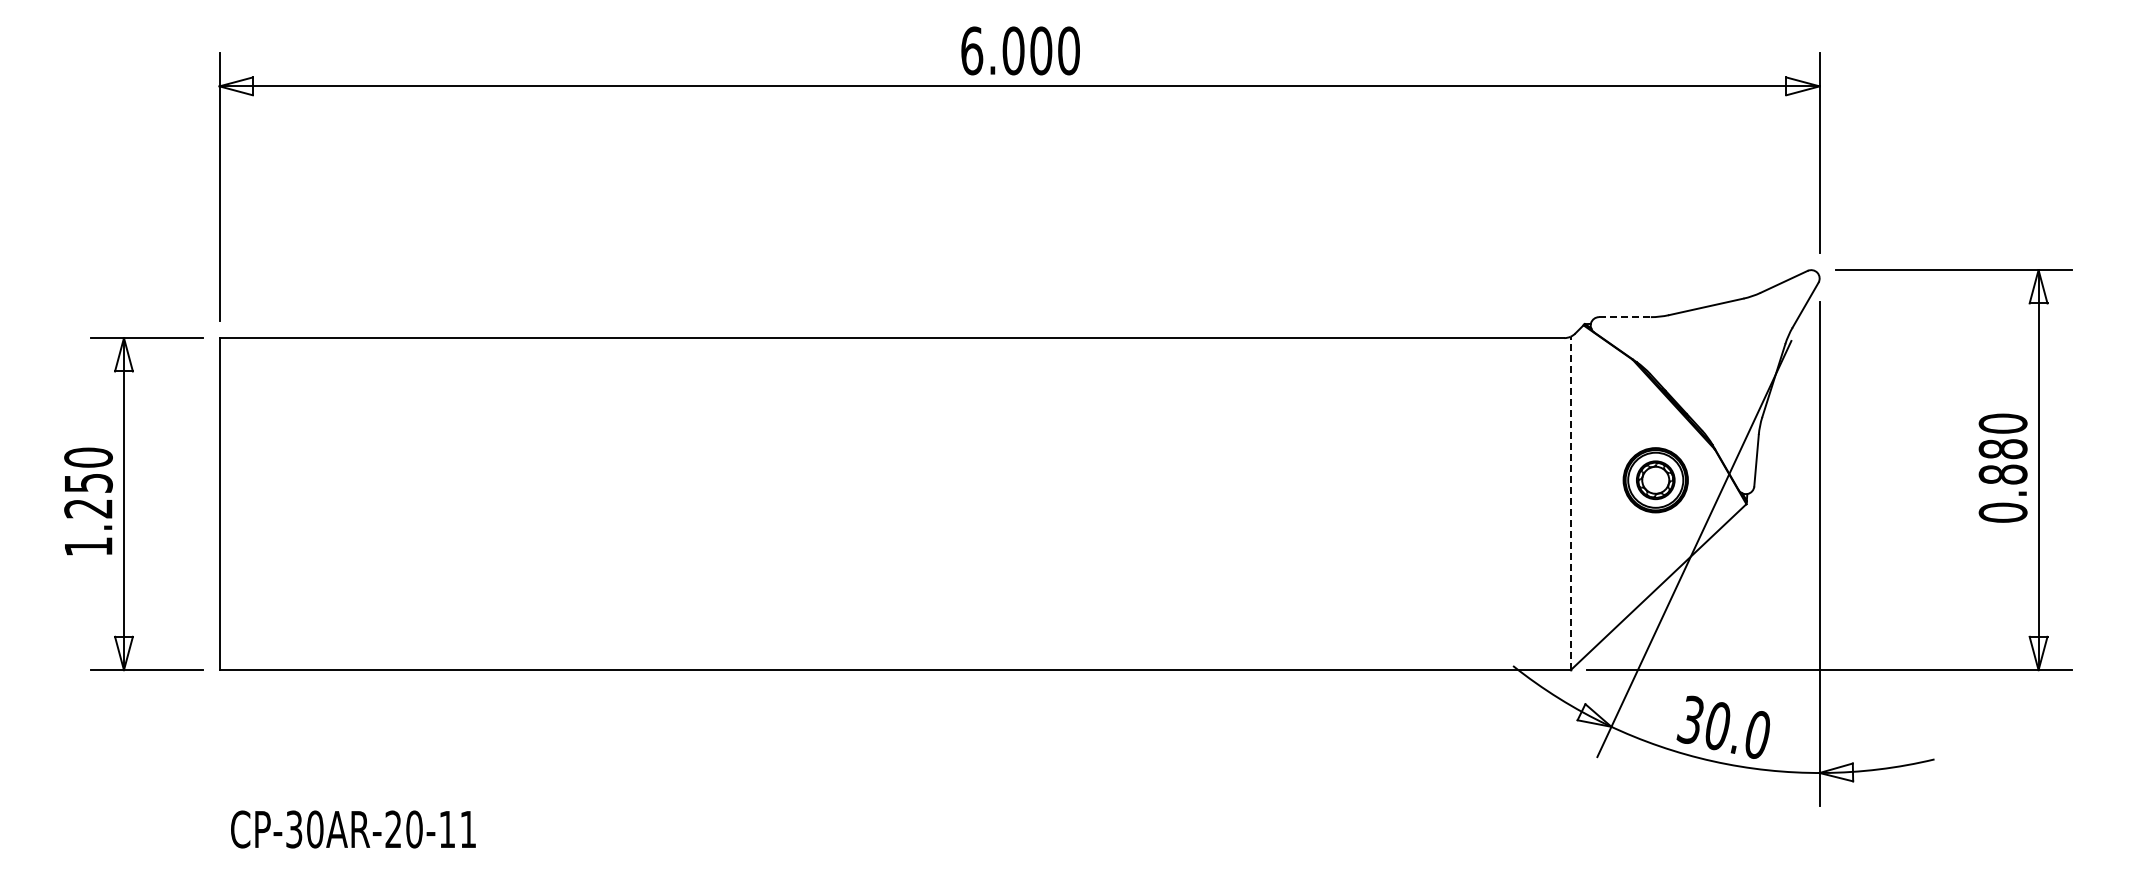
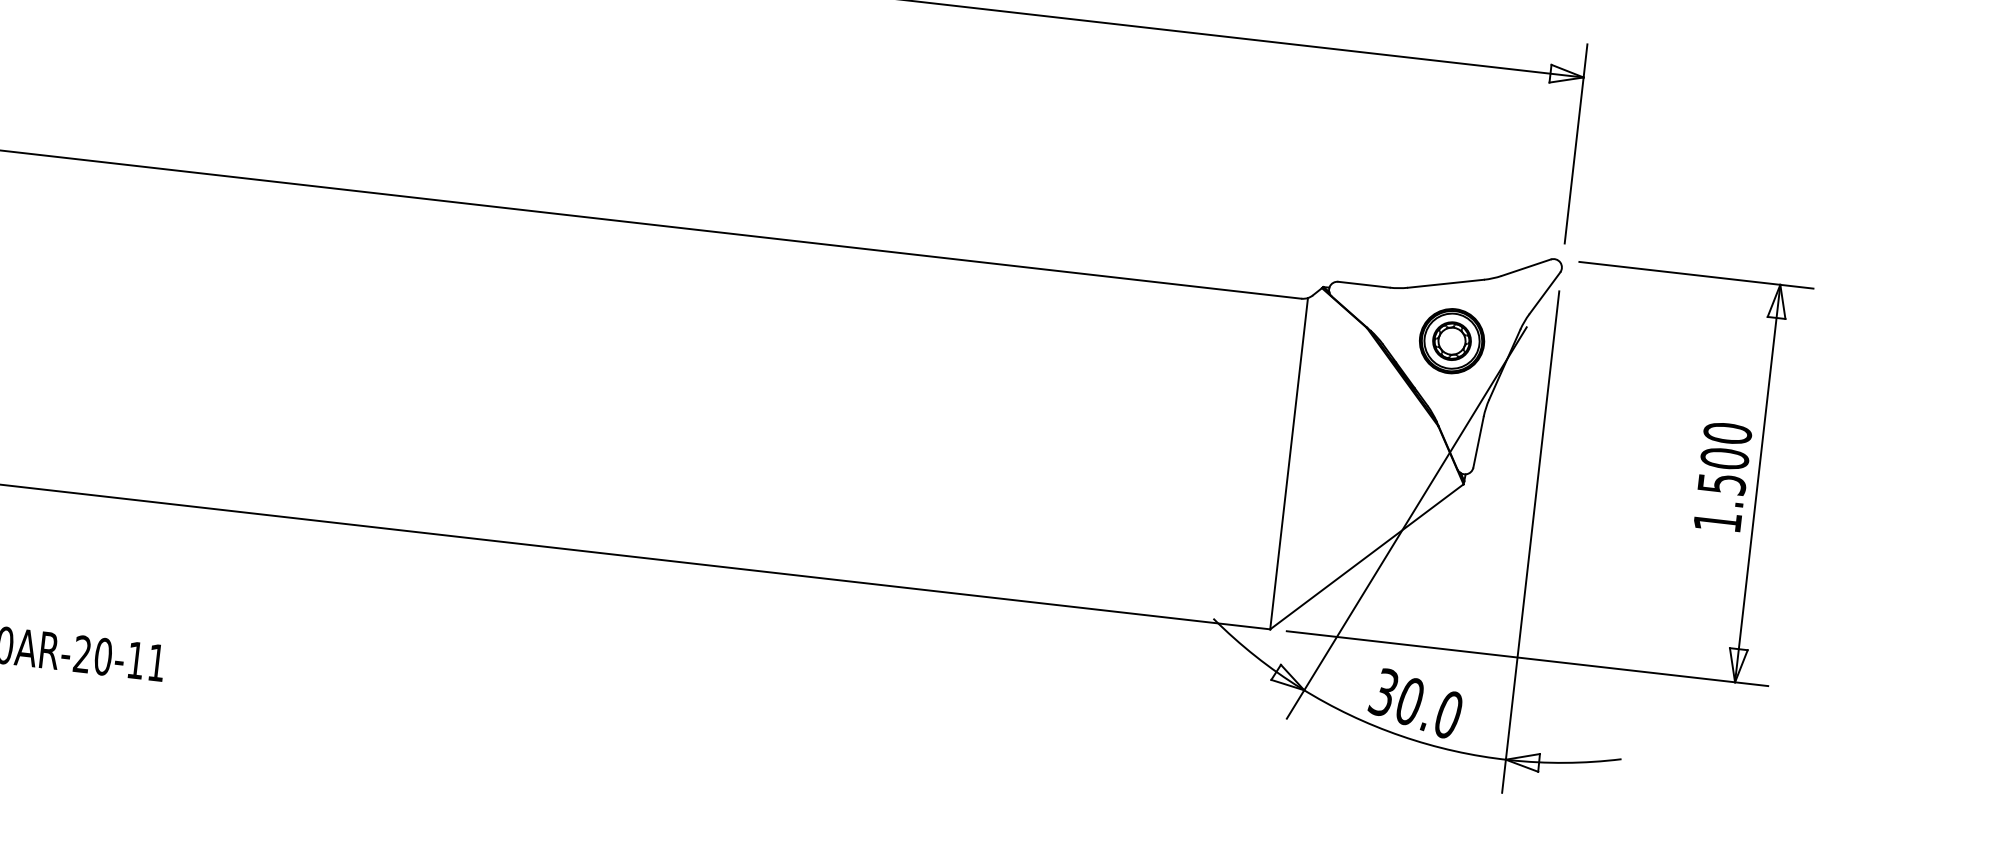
line: (1624, 317) -> (1363, 285), dashed -> solid
part: (1655, 480) -> (1451, 341), moved
text: (2002, 480) -> (1720, 489), 0.880 -> 1.500
line: (1570, 503) -> (1288, 463), dashed -> solid

